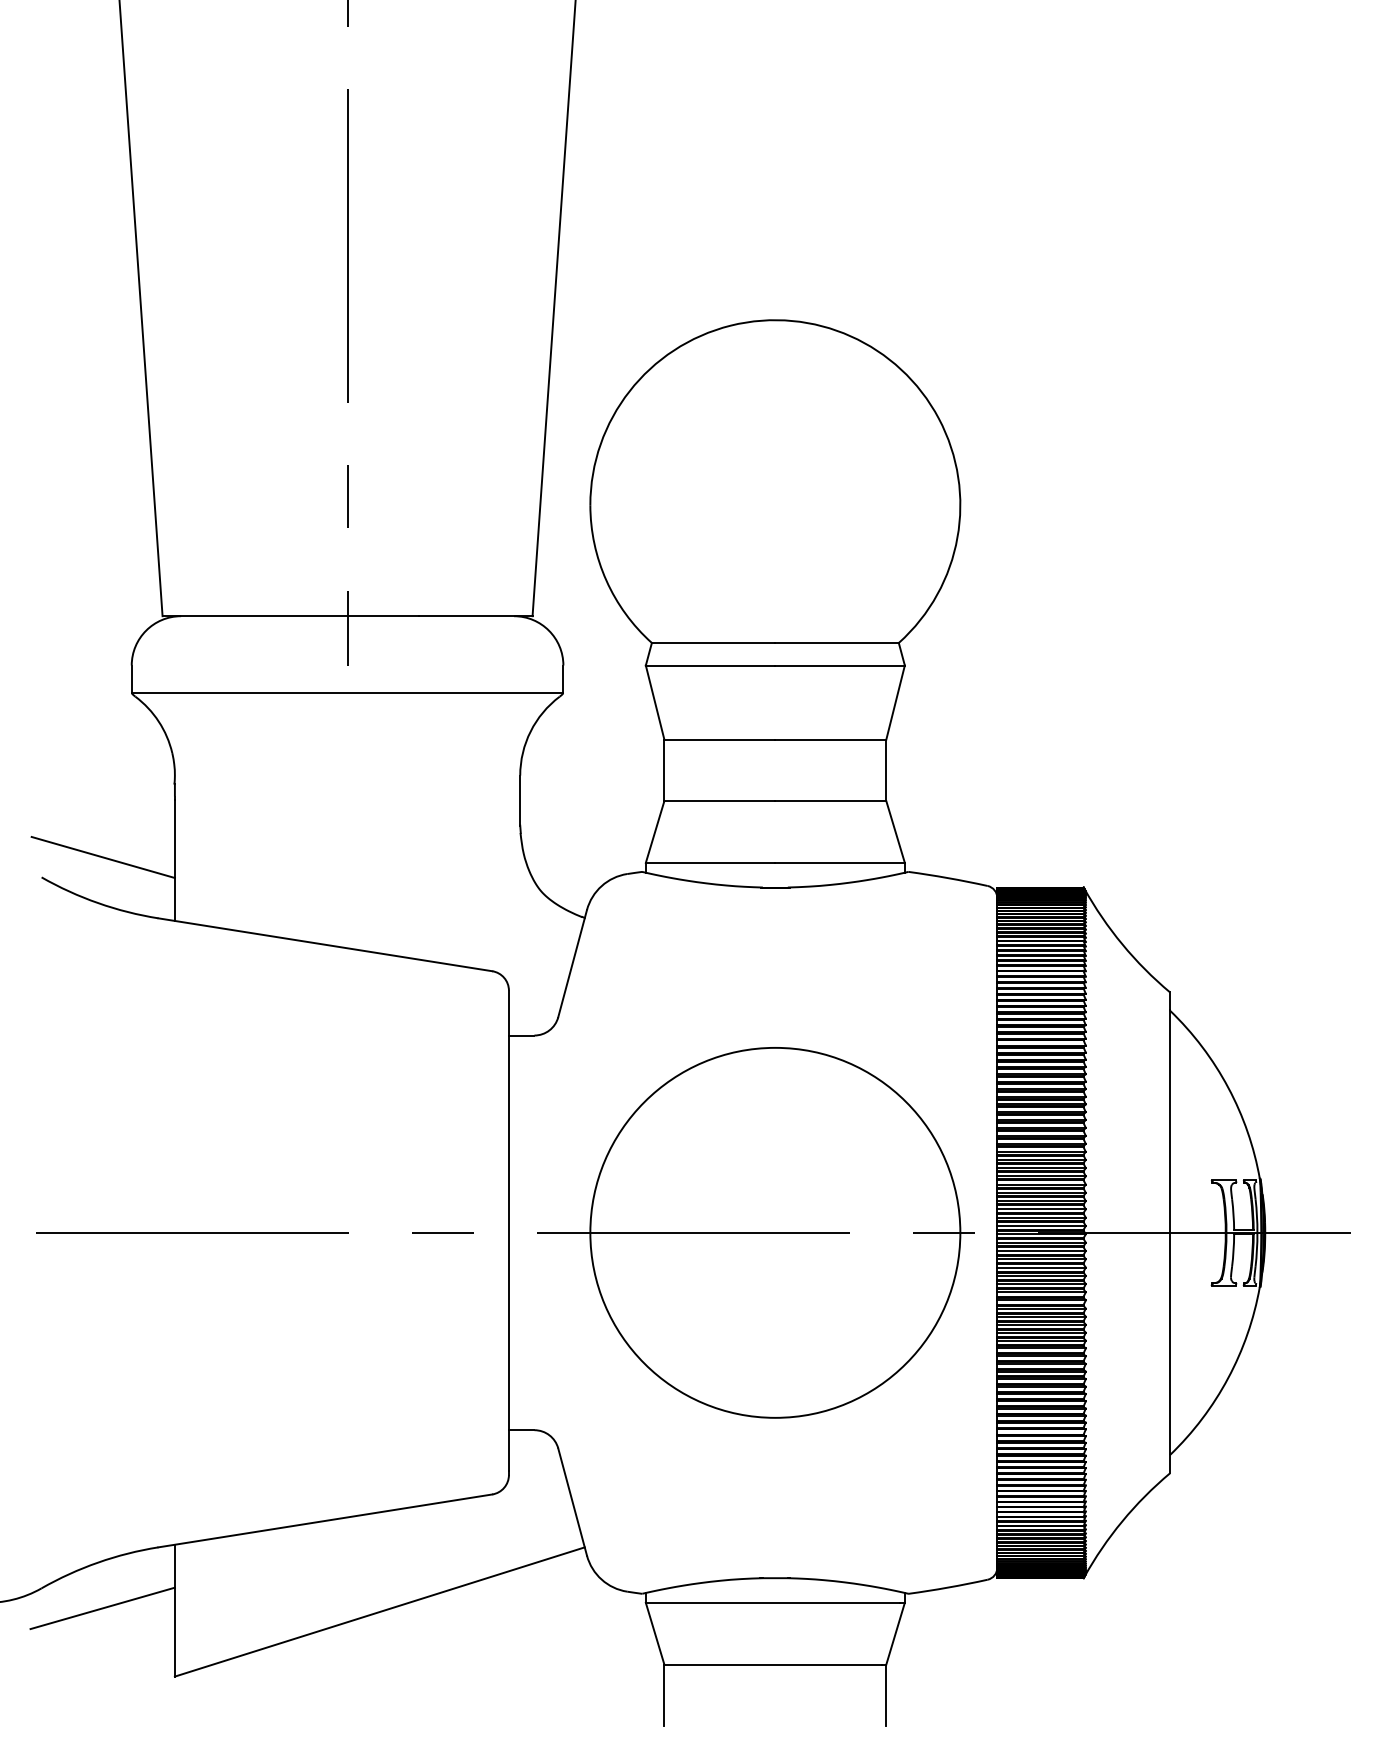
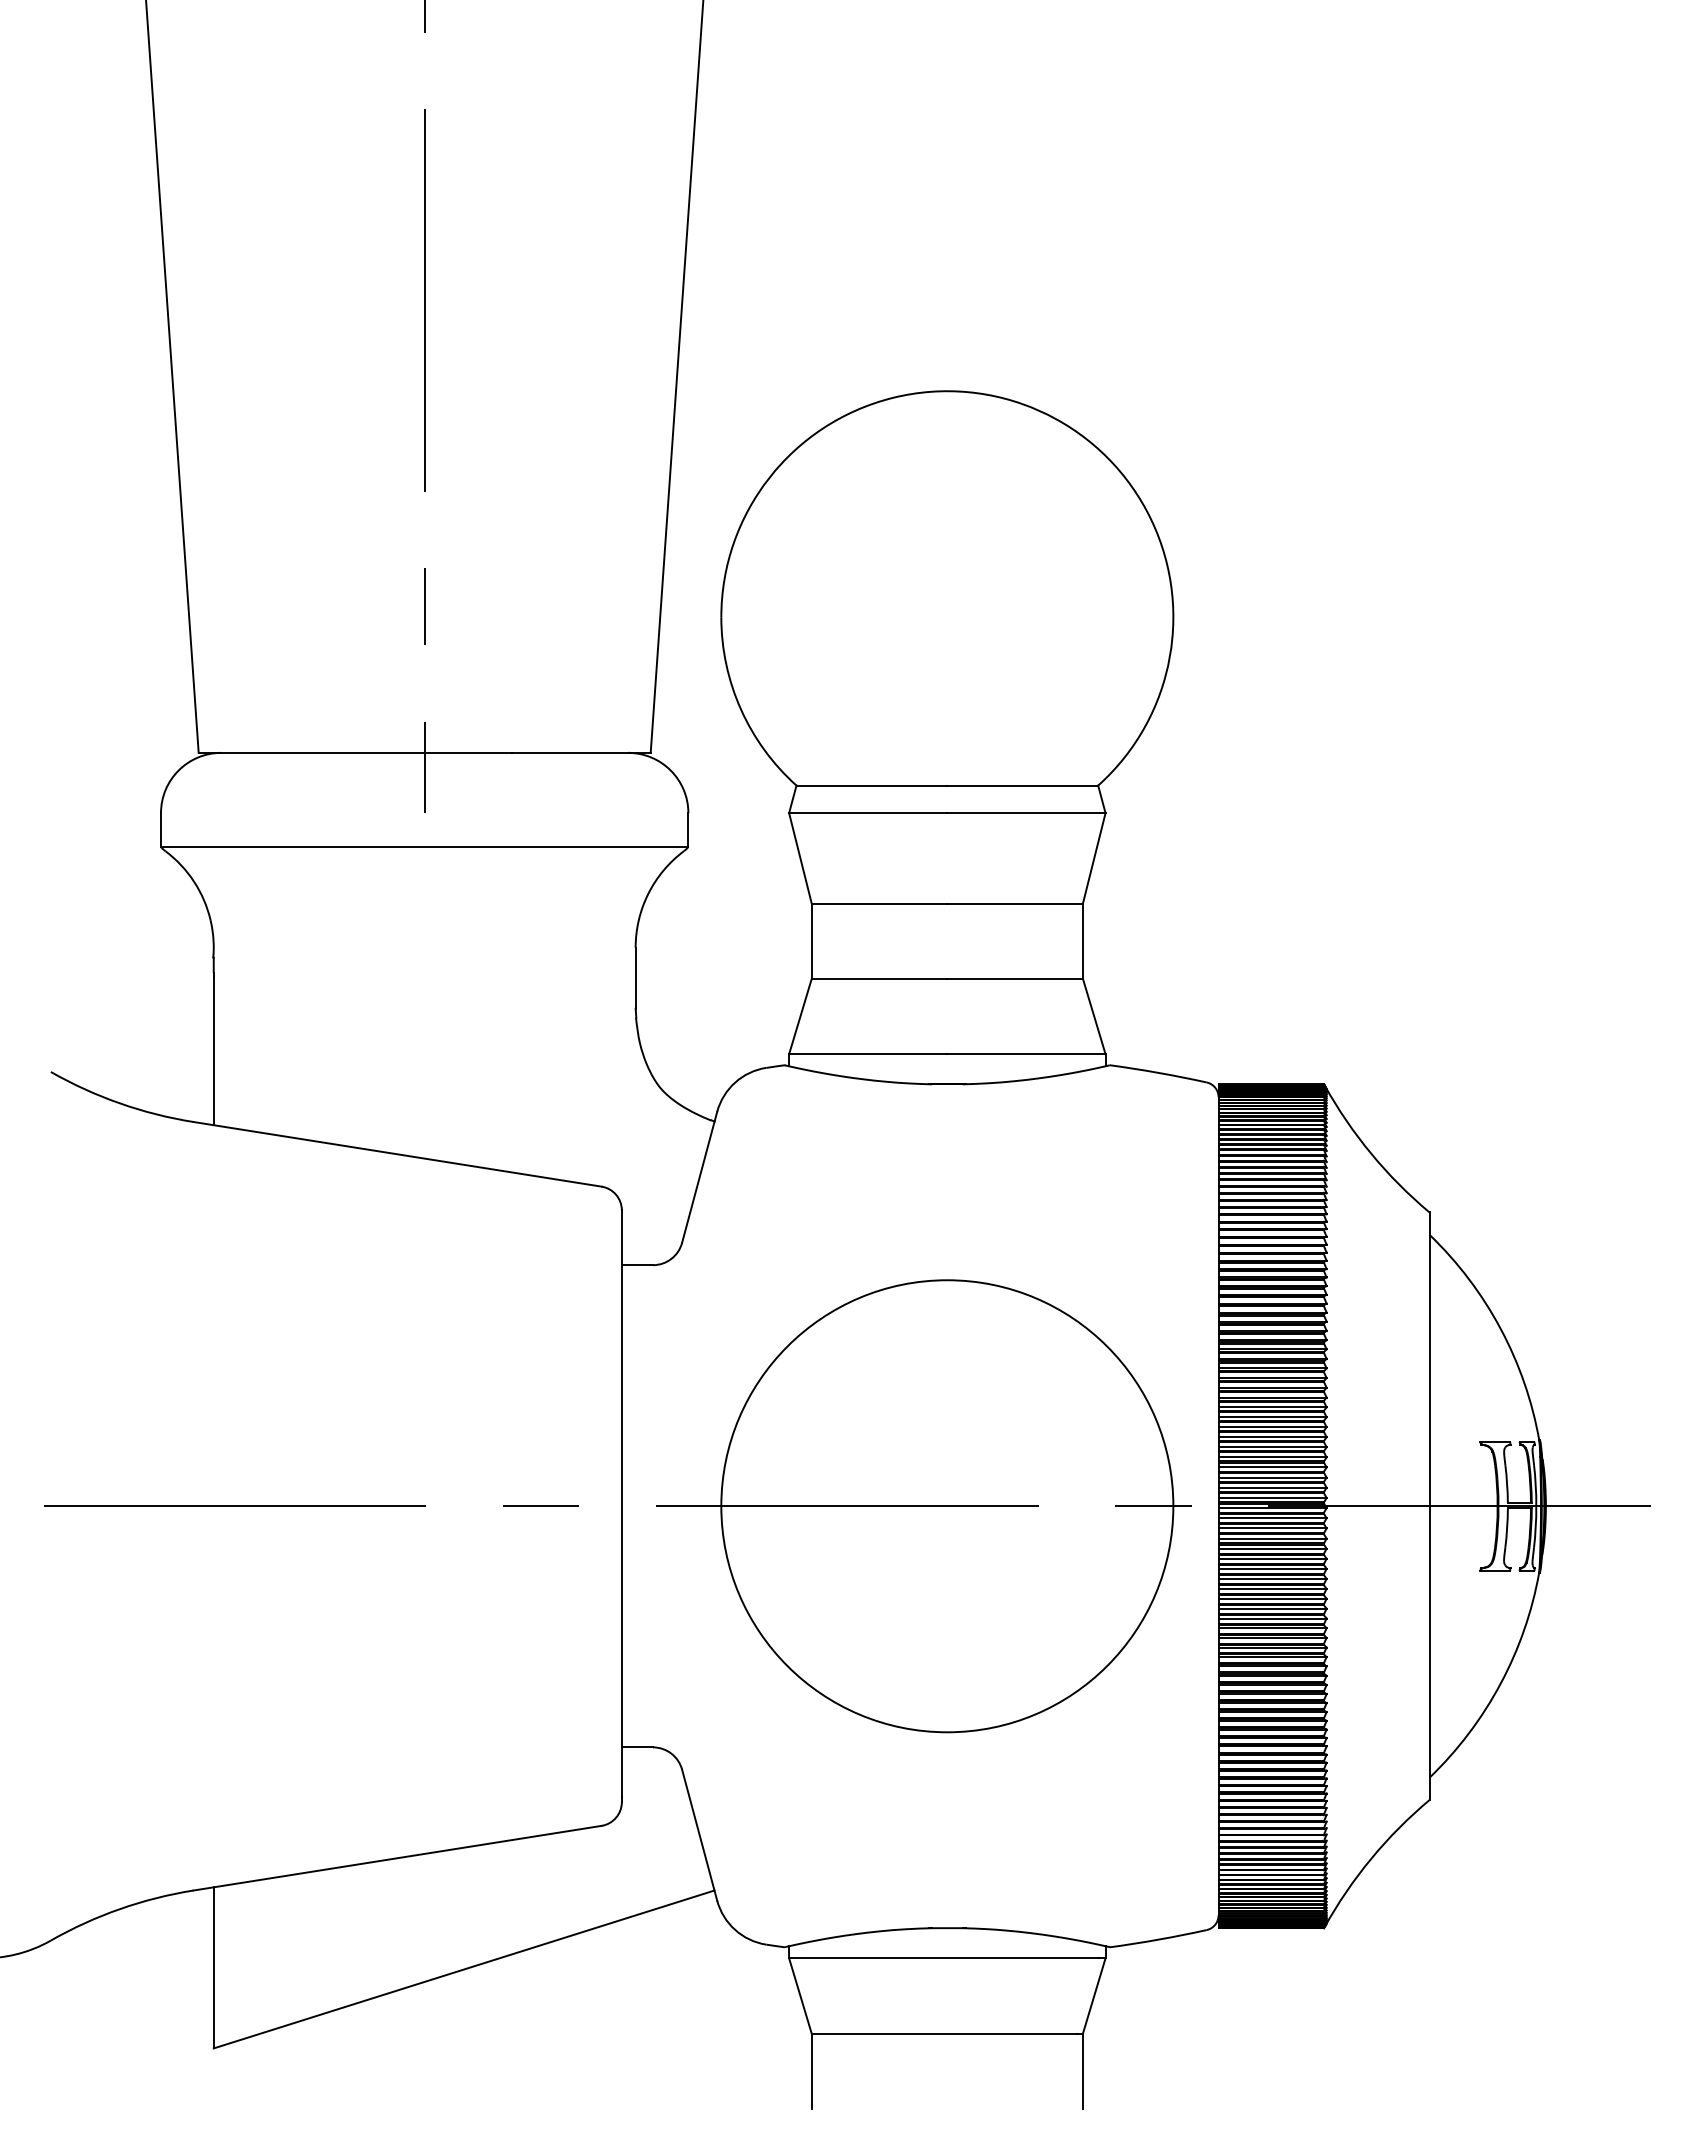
line: (102, 857) -> (125, 1047), removed
line: (102, 1607) -> (125, 1964), removed

